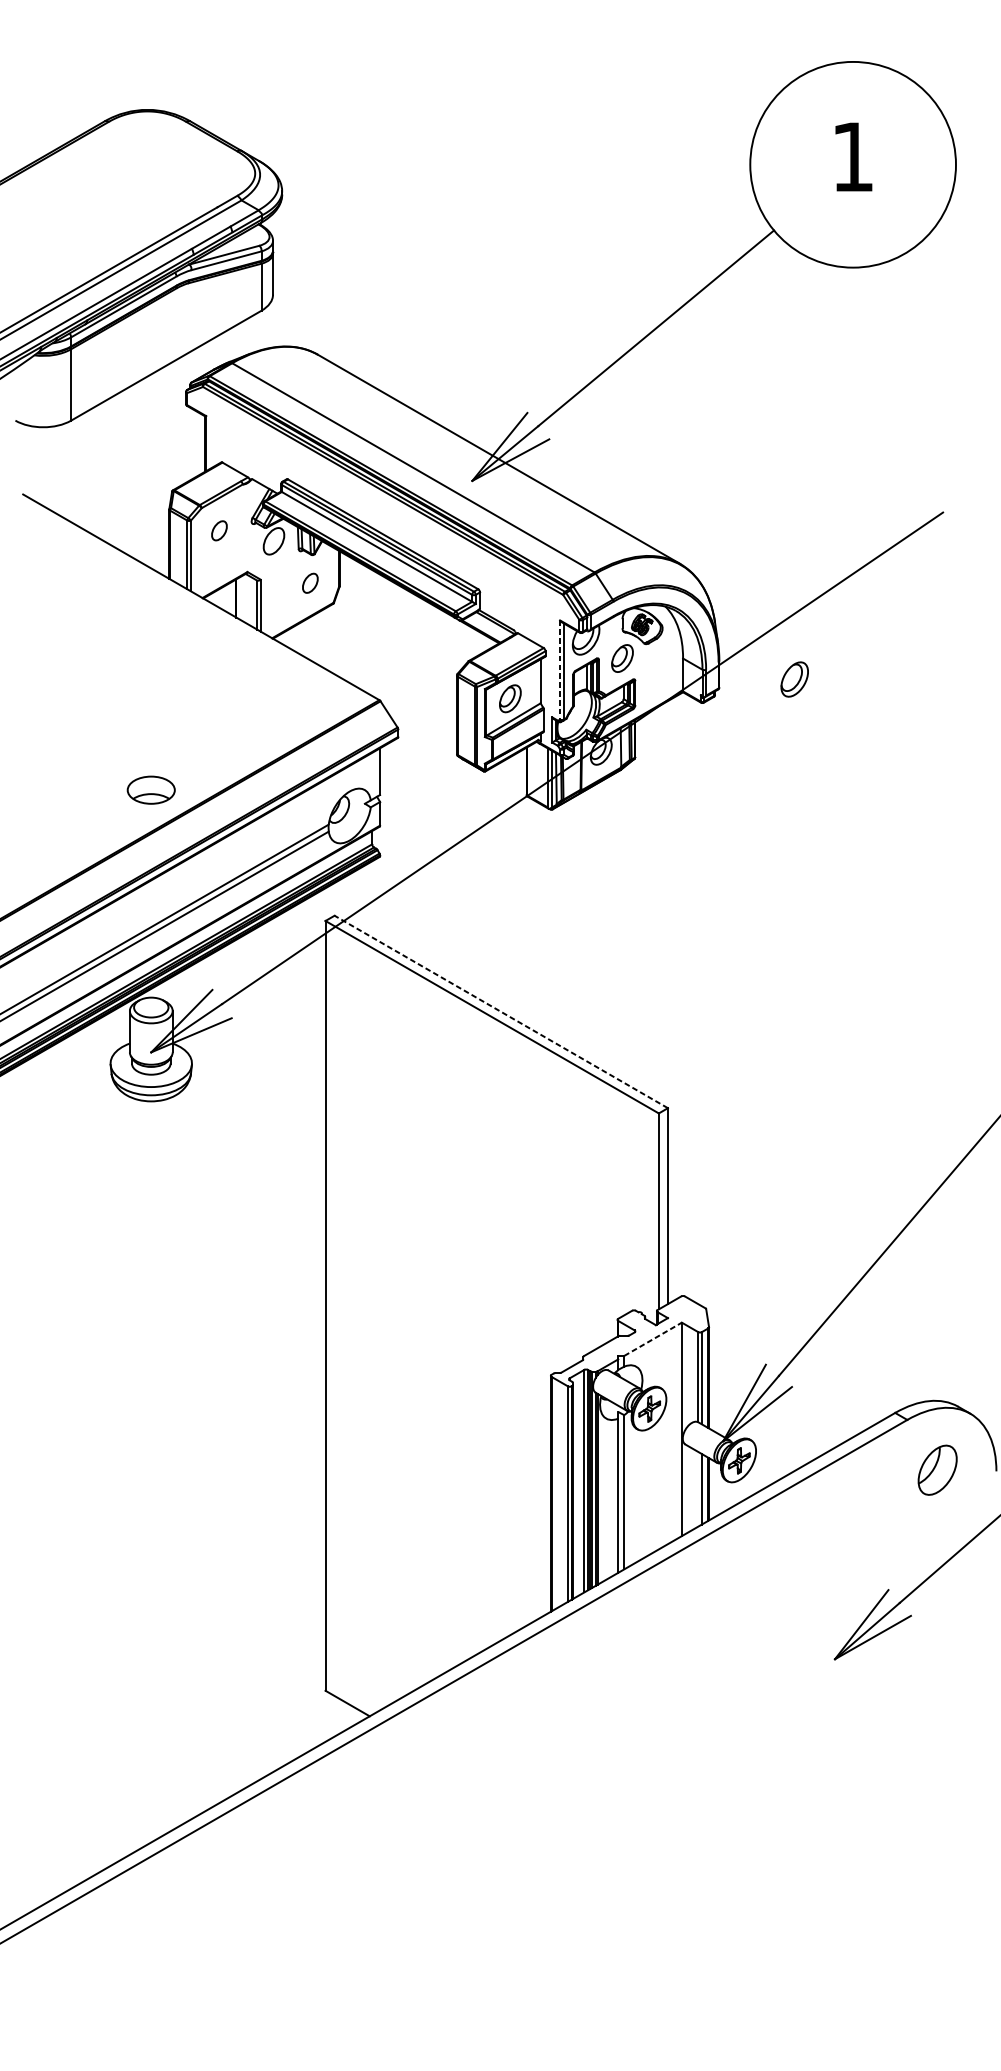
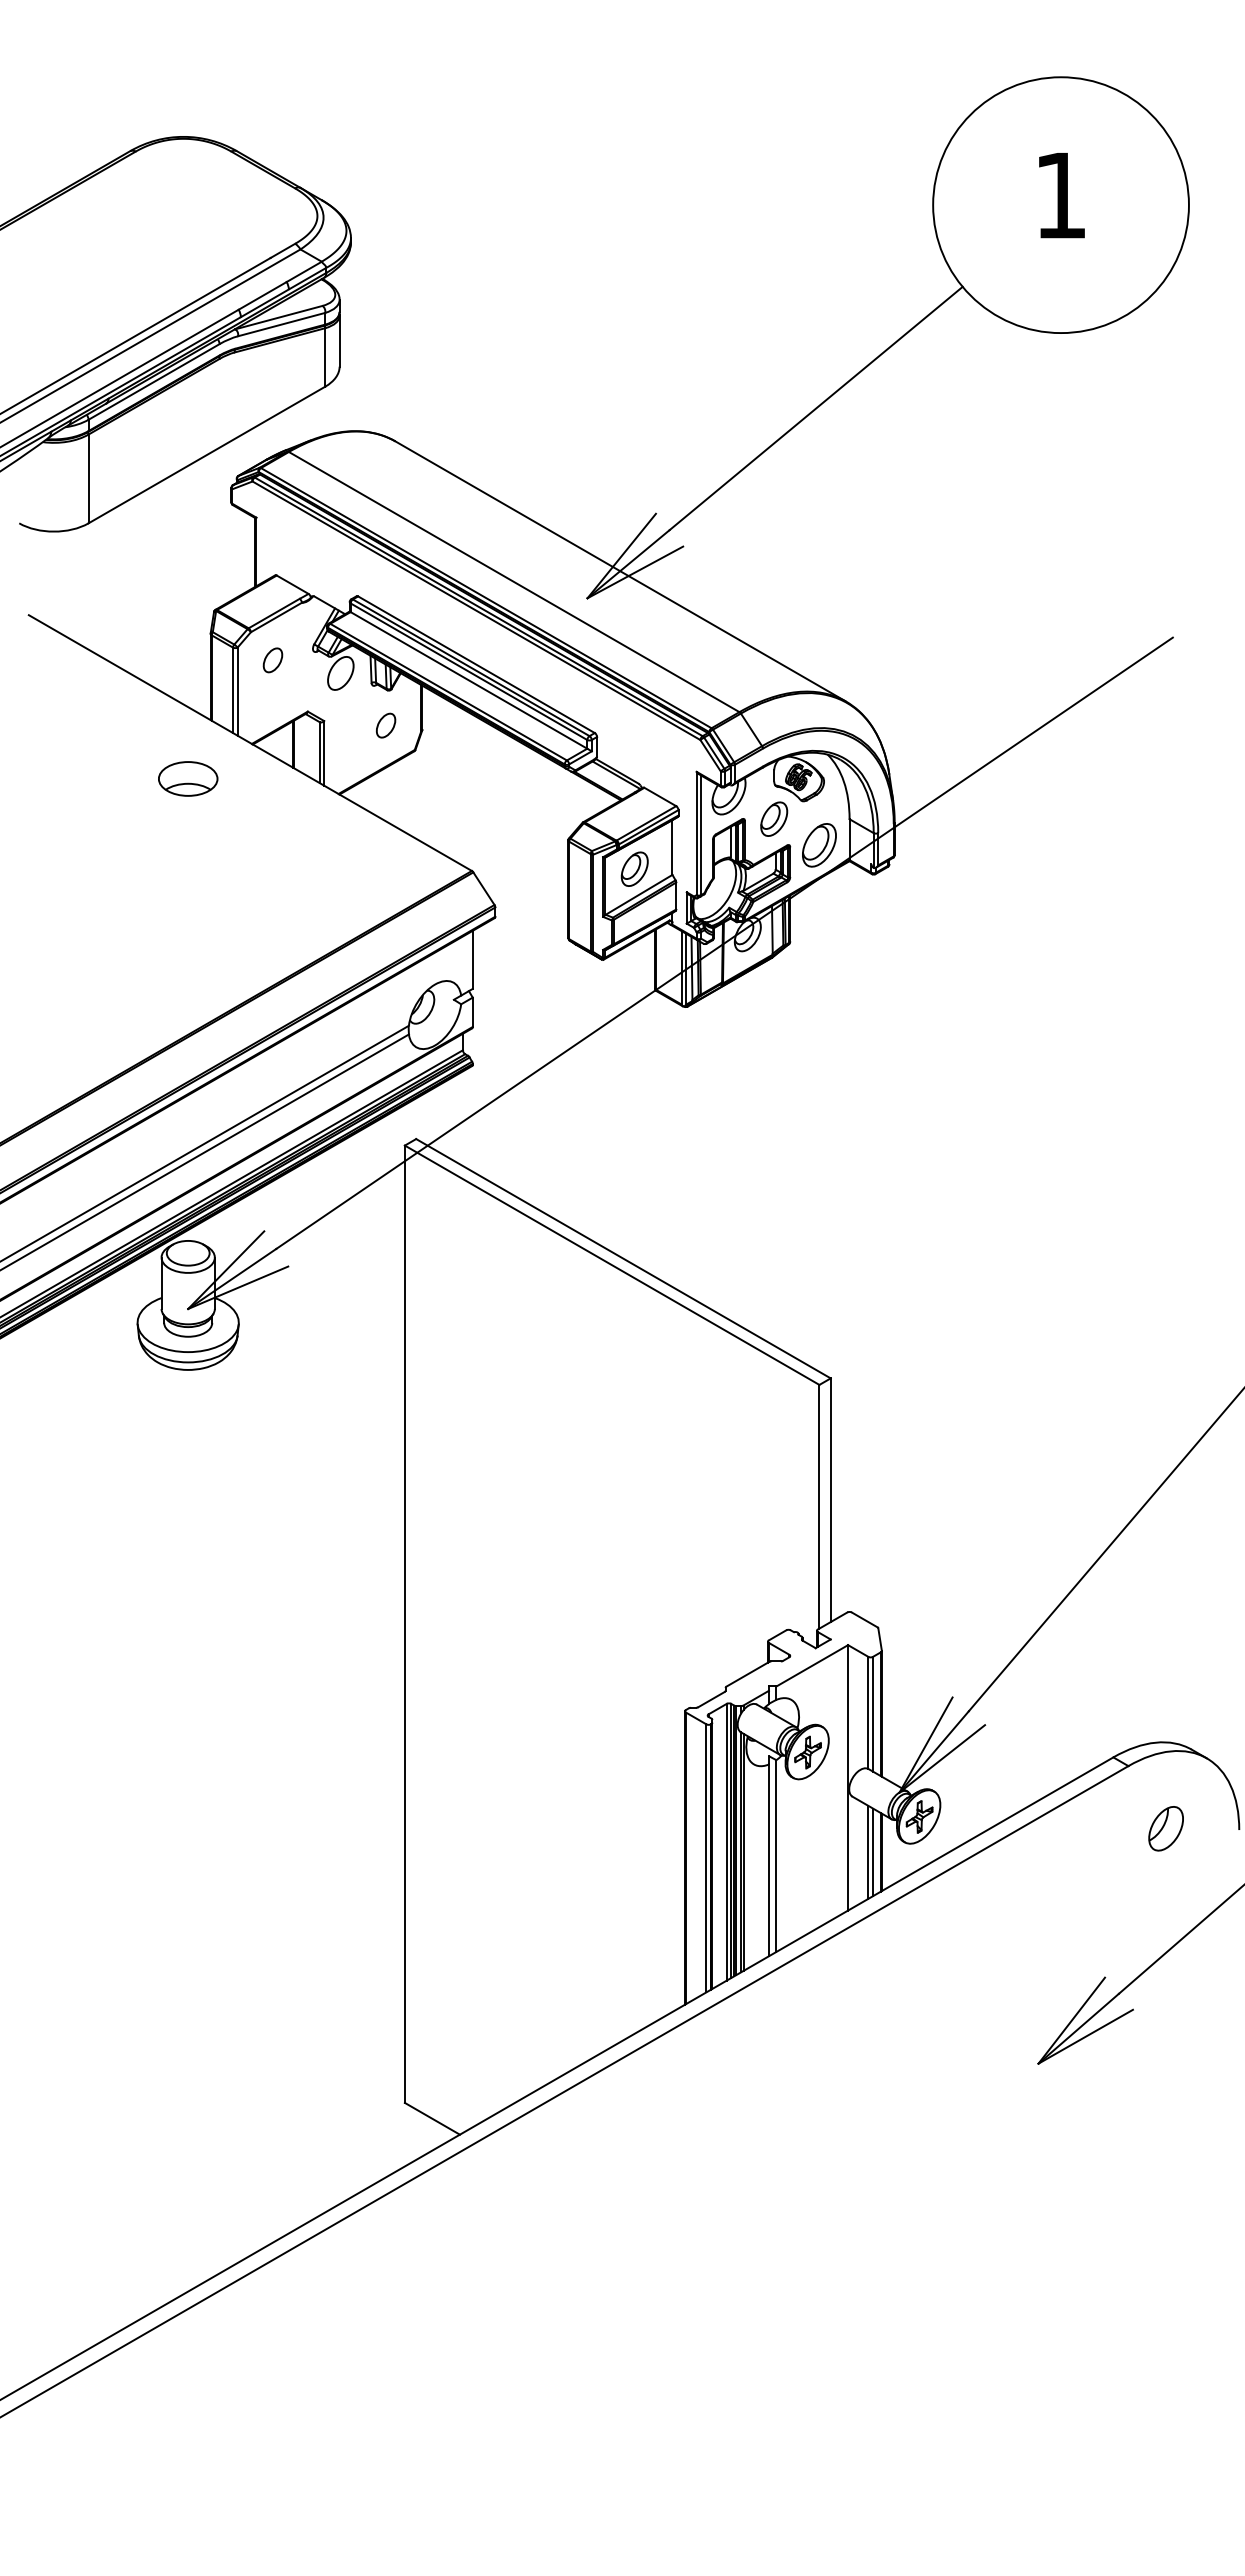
line: (560, 670) -> (696, 833), dashed -> solid
part: (794, 679) -> (819, 845), moved
part: (151, 789) -> (188, 778), moved
line: (501, 1011) -> (623, 1258), dashed -> solid
line: (653, 1339) -> (812, 1665), dashed -> solid
part: (937, 1470) -> (1165, 1828), size x0.71
line: (698, 1488) -> (868, 1851), added

